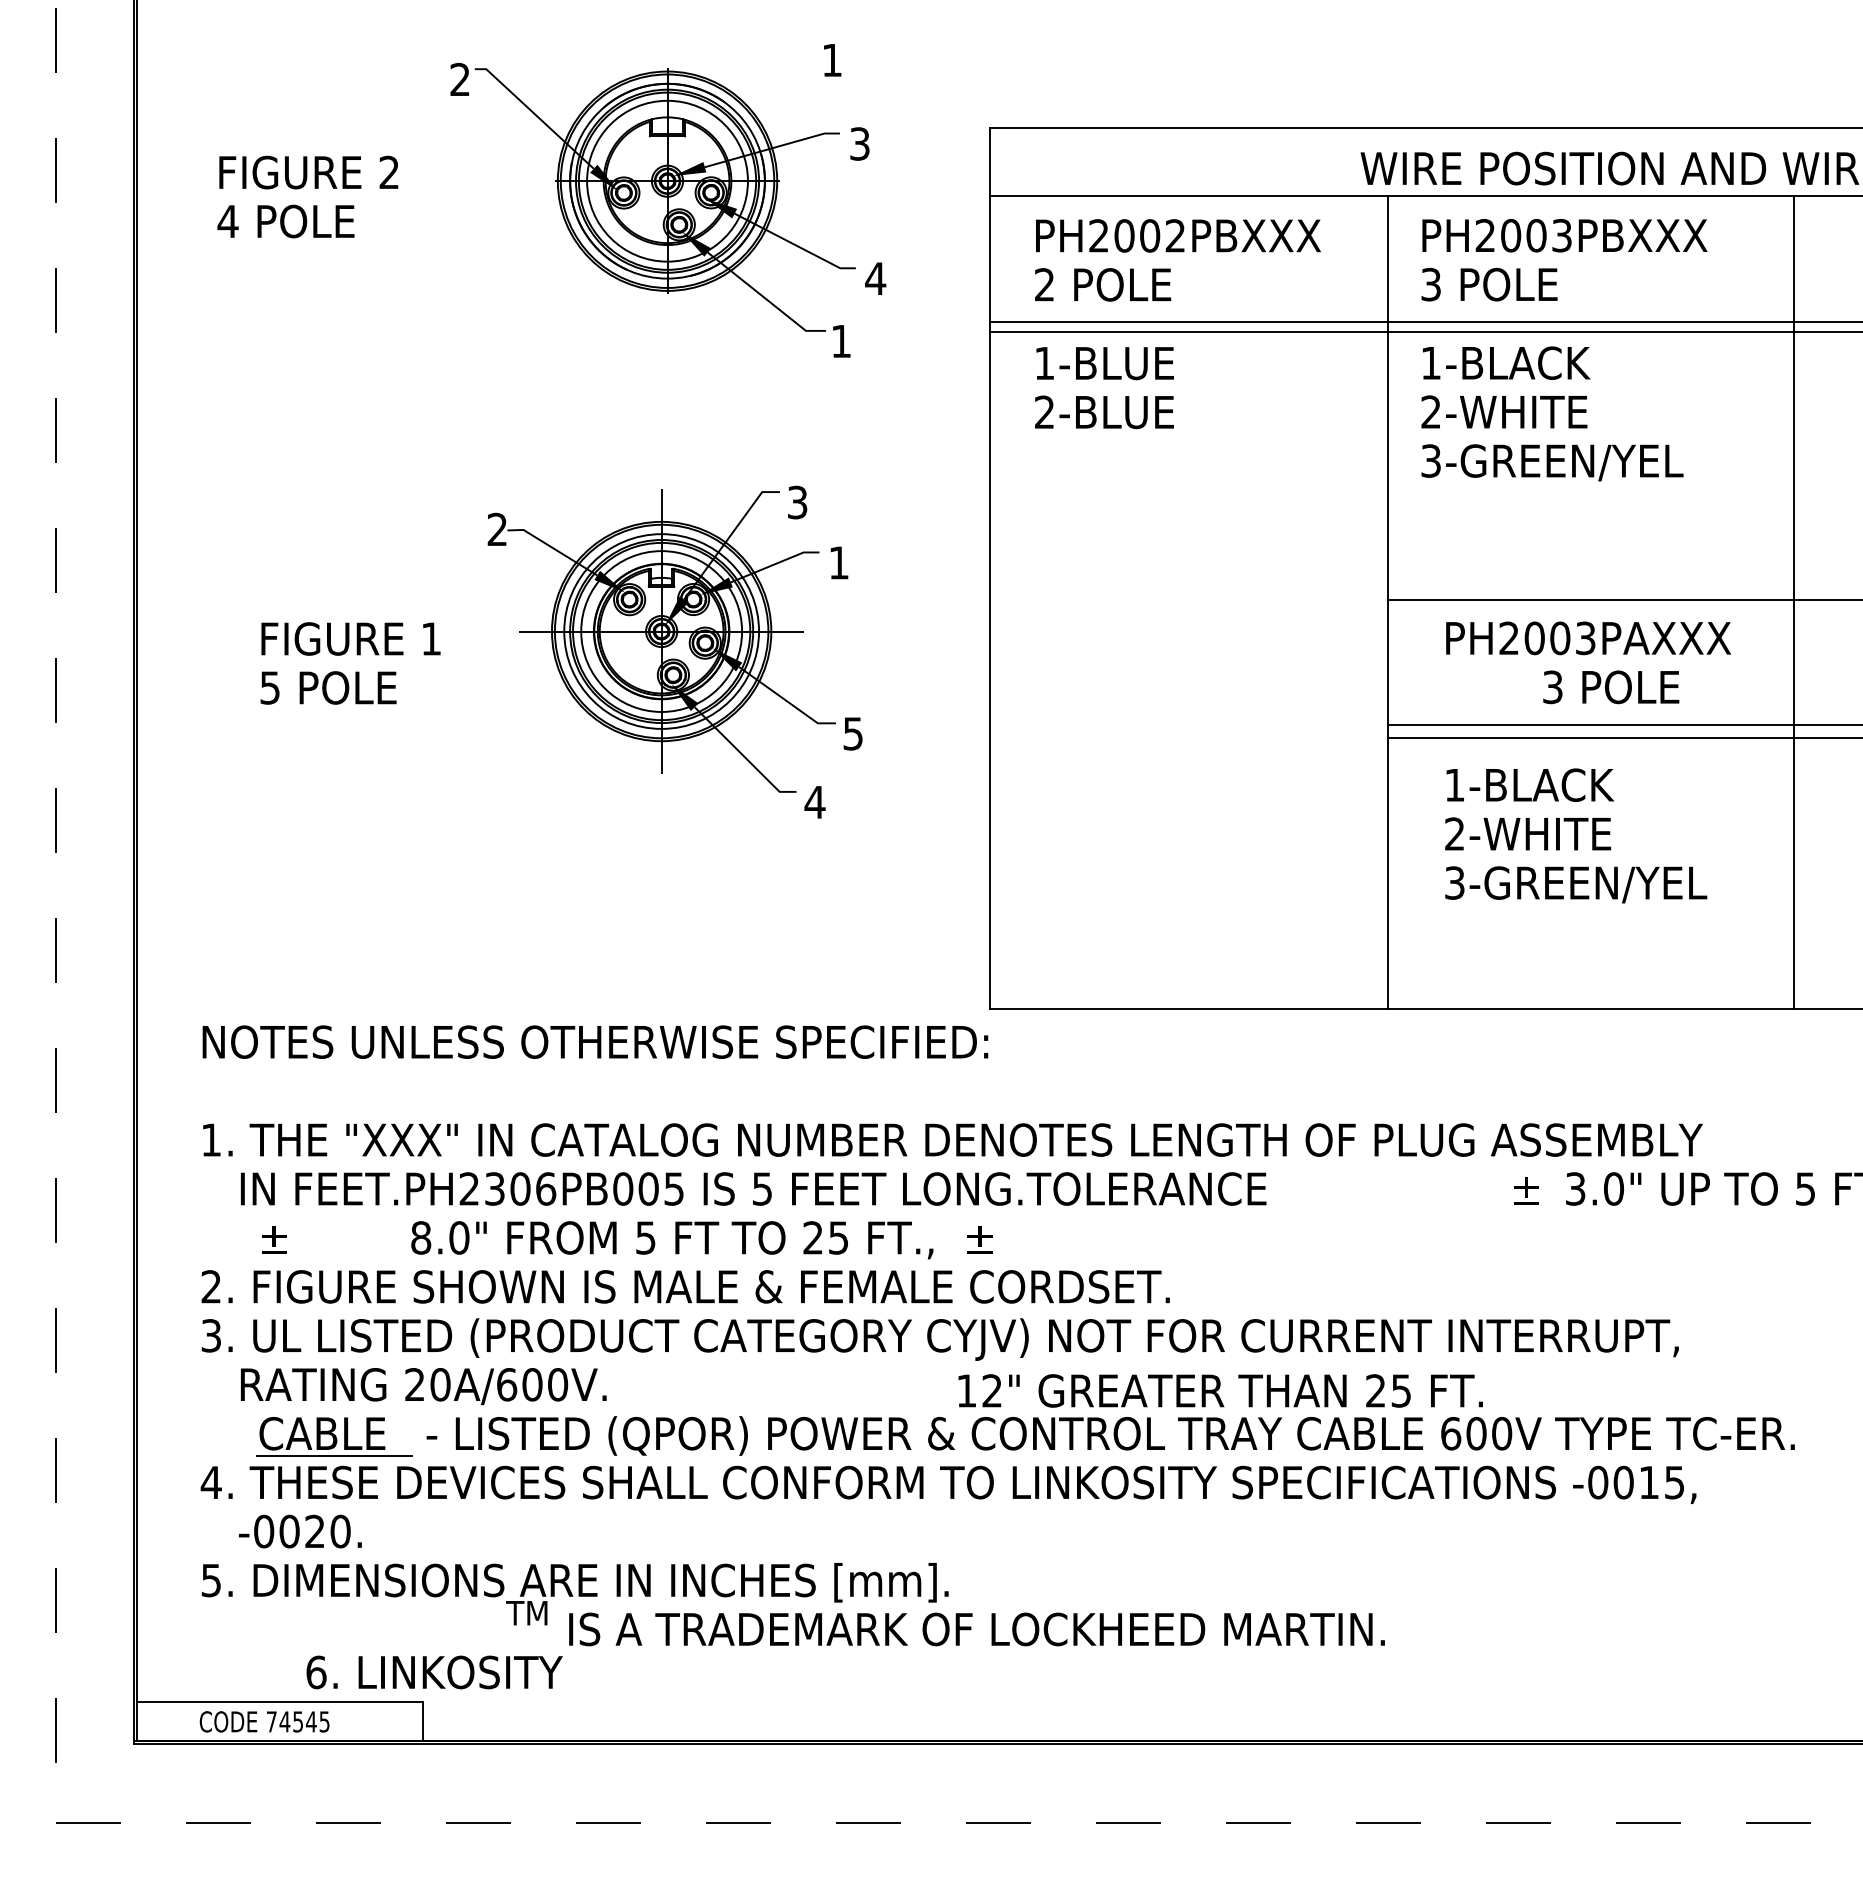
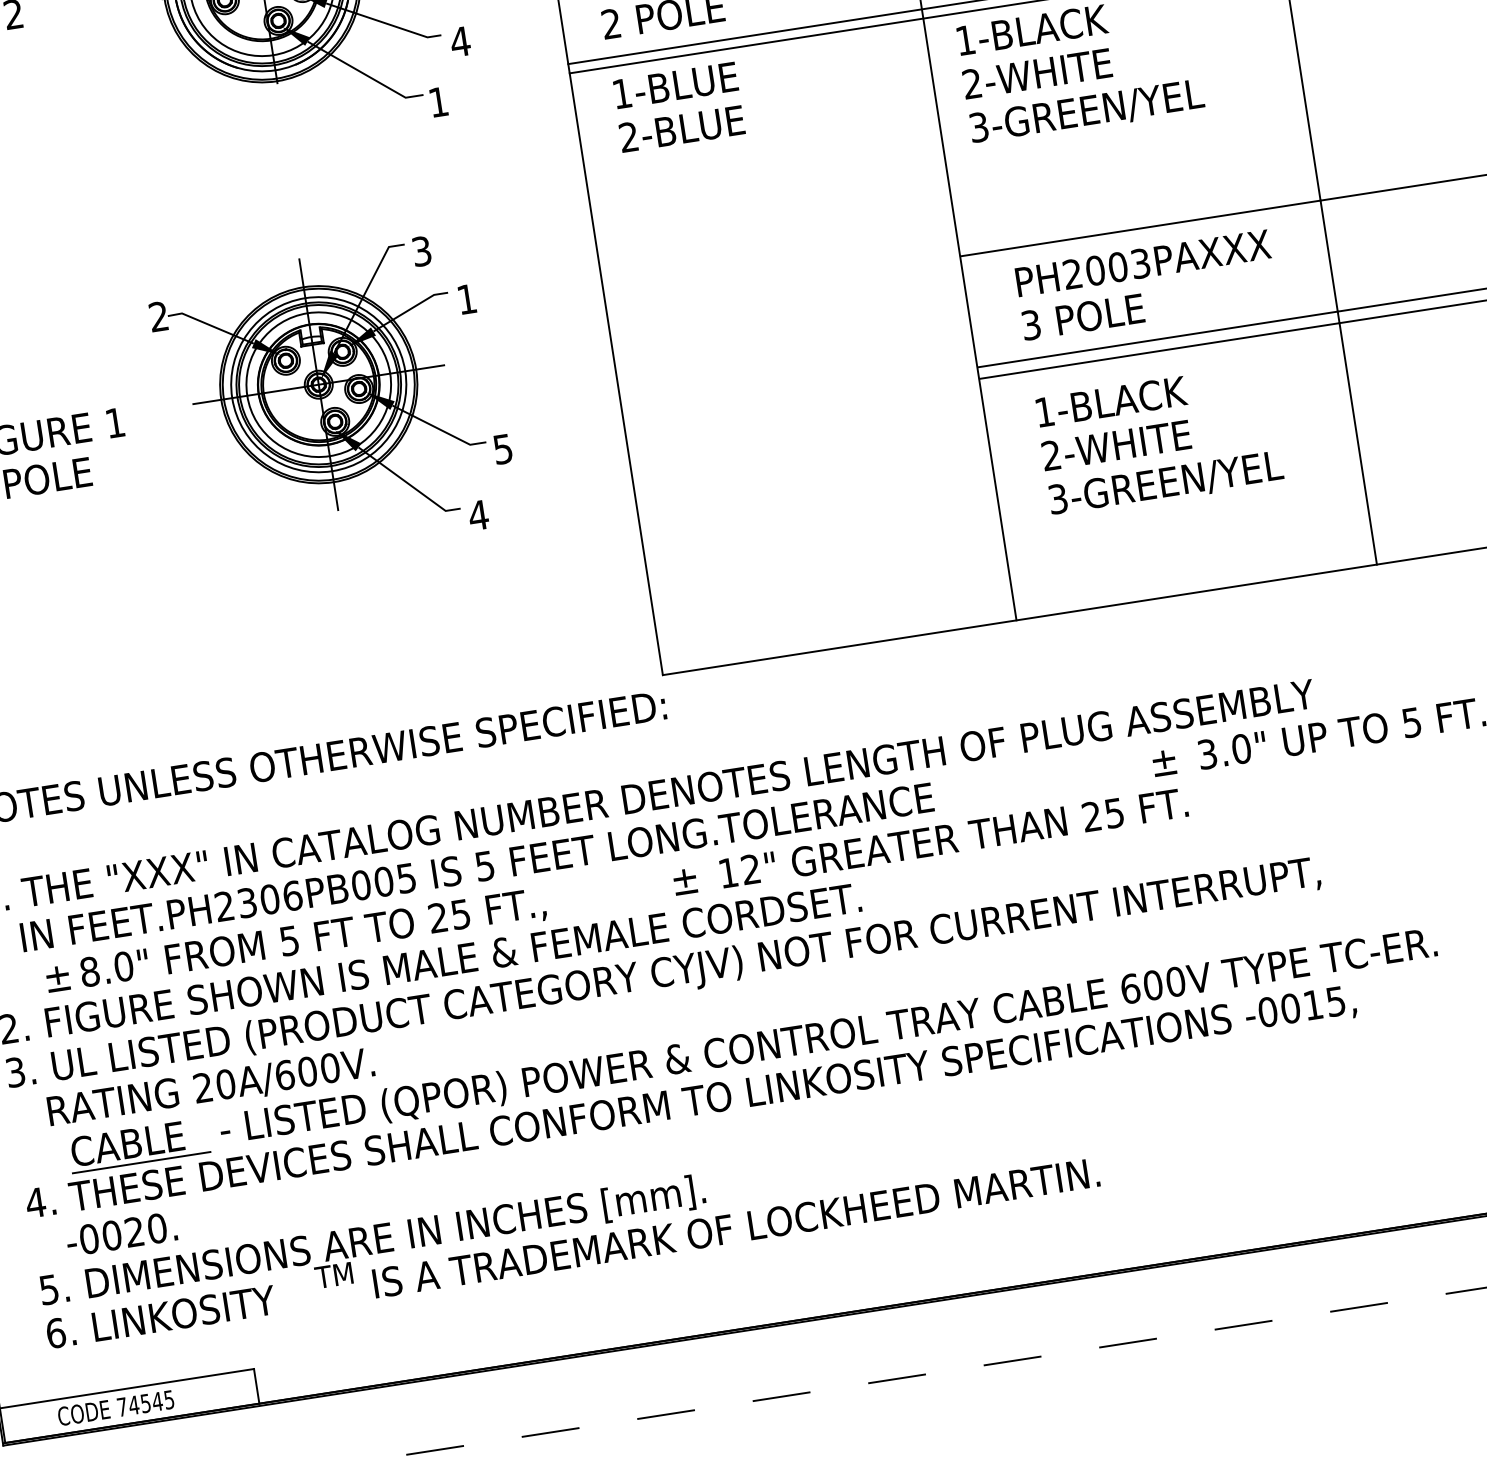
text: (1611, 687) -> (1083, 317), moved
text: (672, 1240) -> (313, 939), moved
text: (1220, 1390) -> (953, 837), moved
text: (434, 1672) -> (160, 1317), moved

